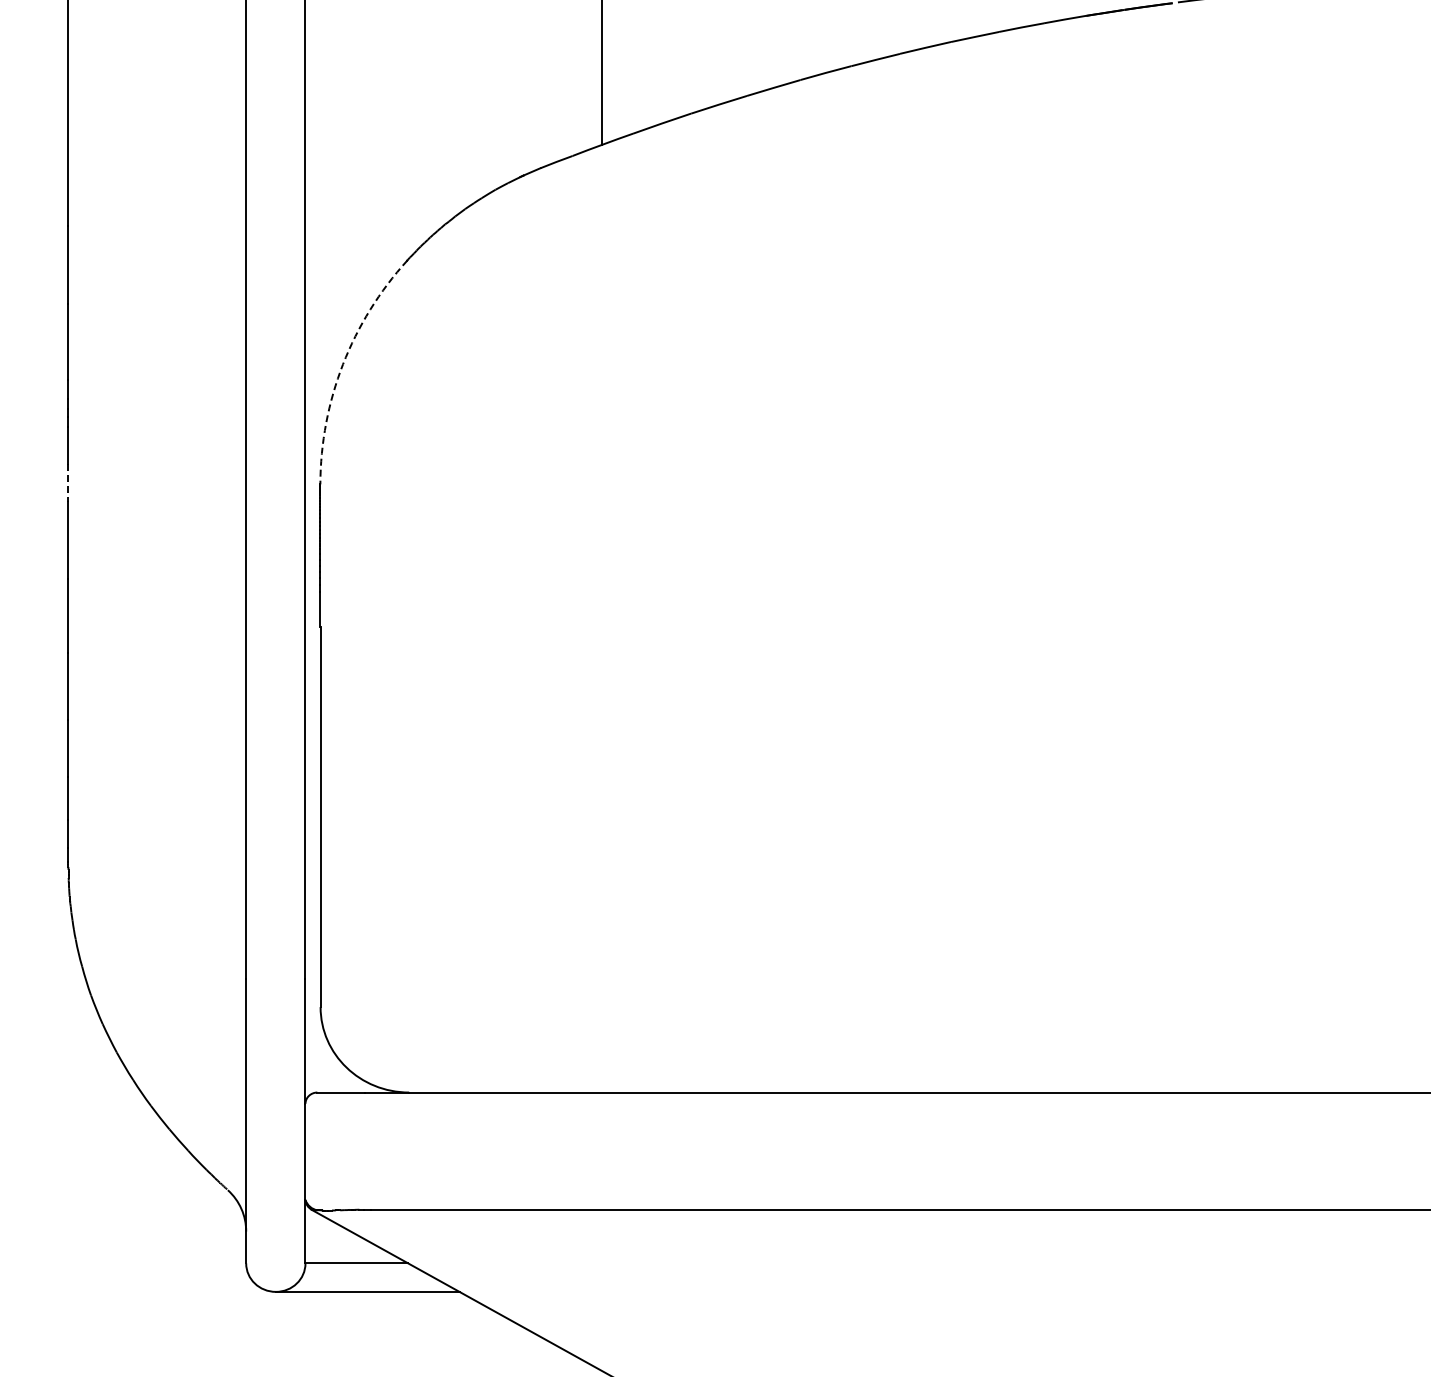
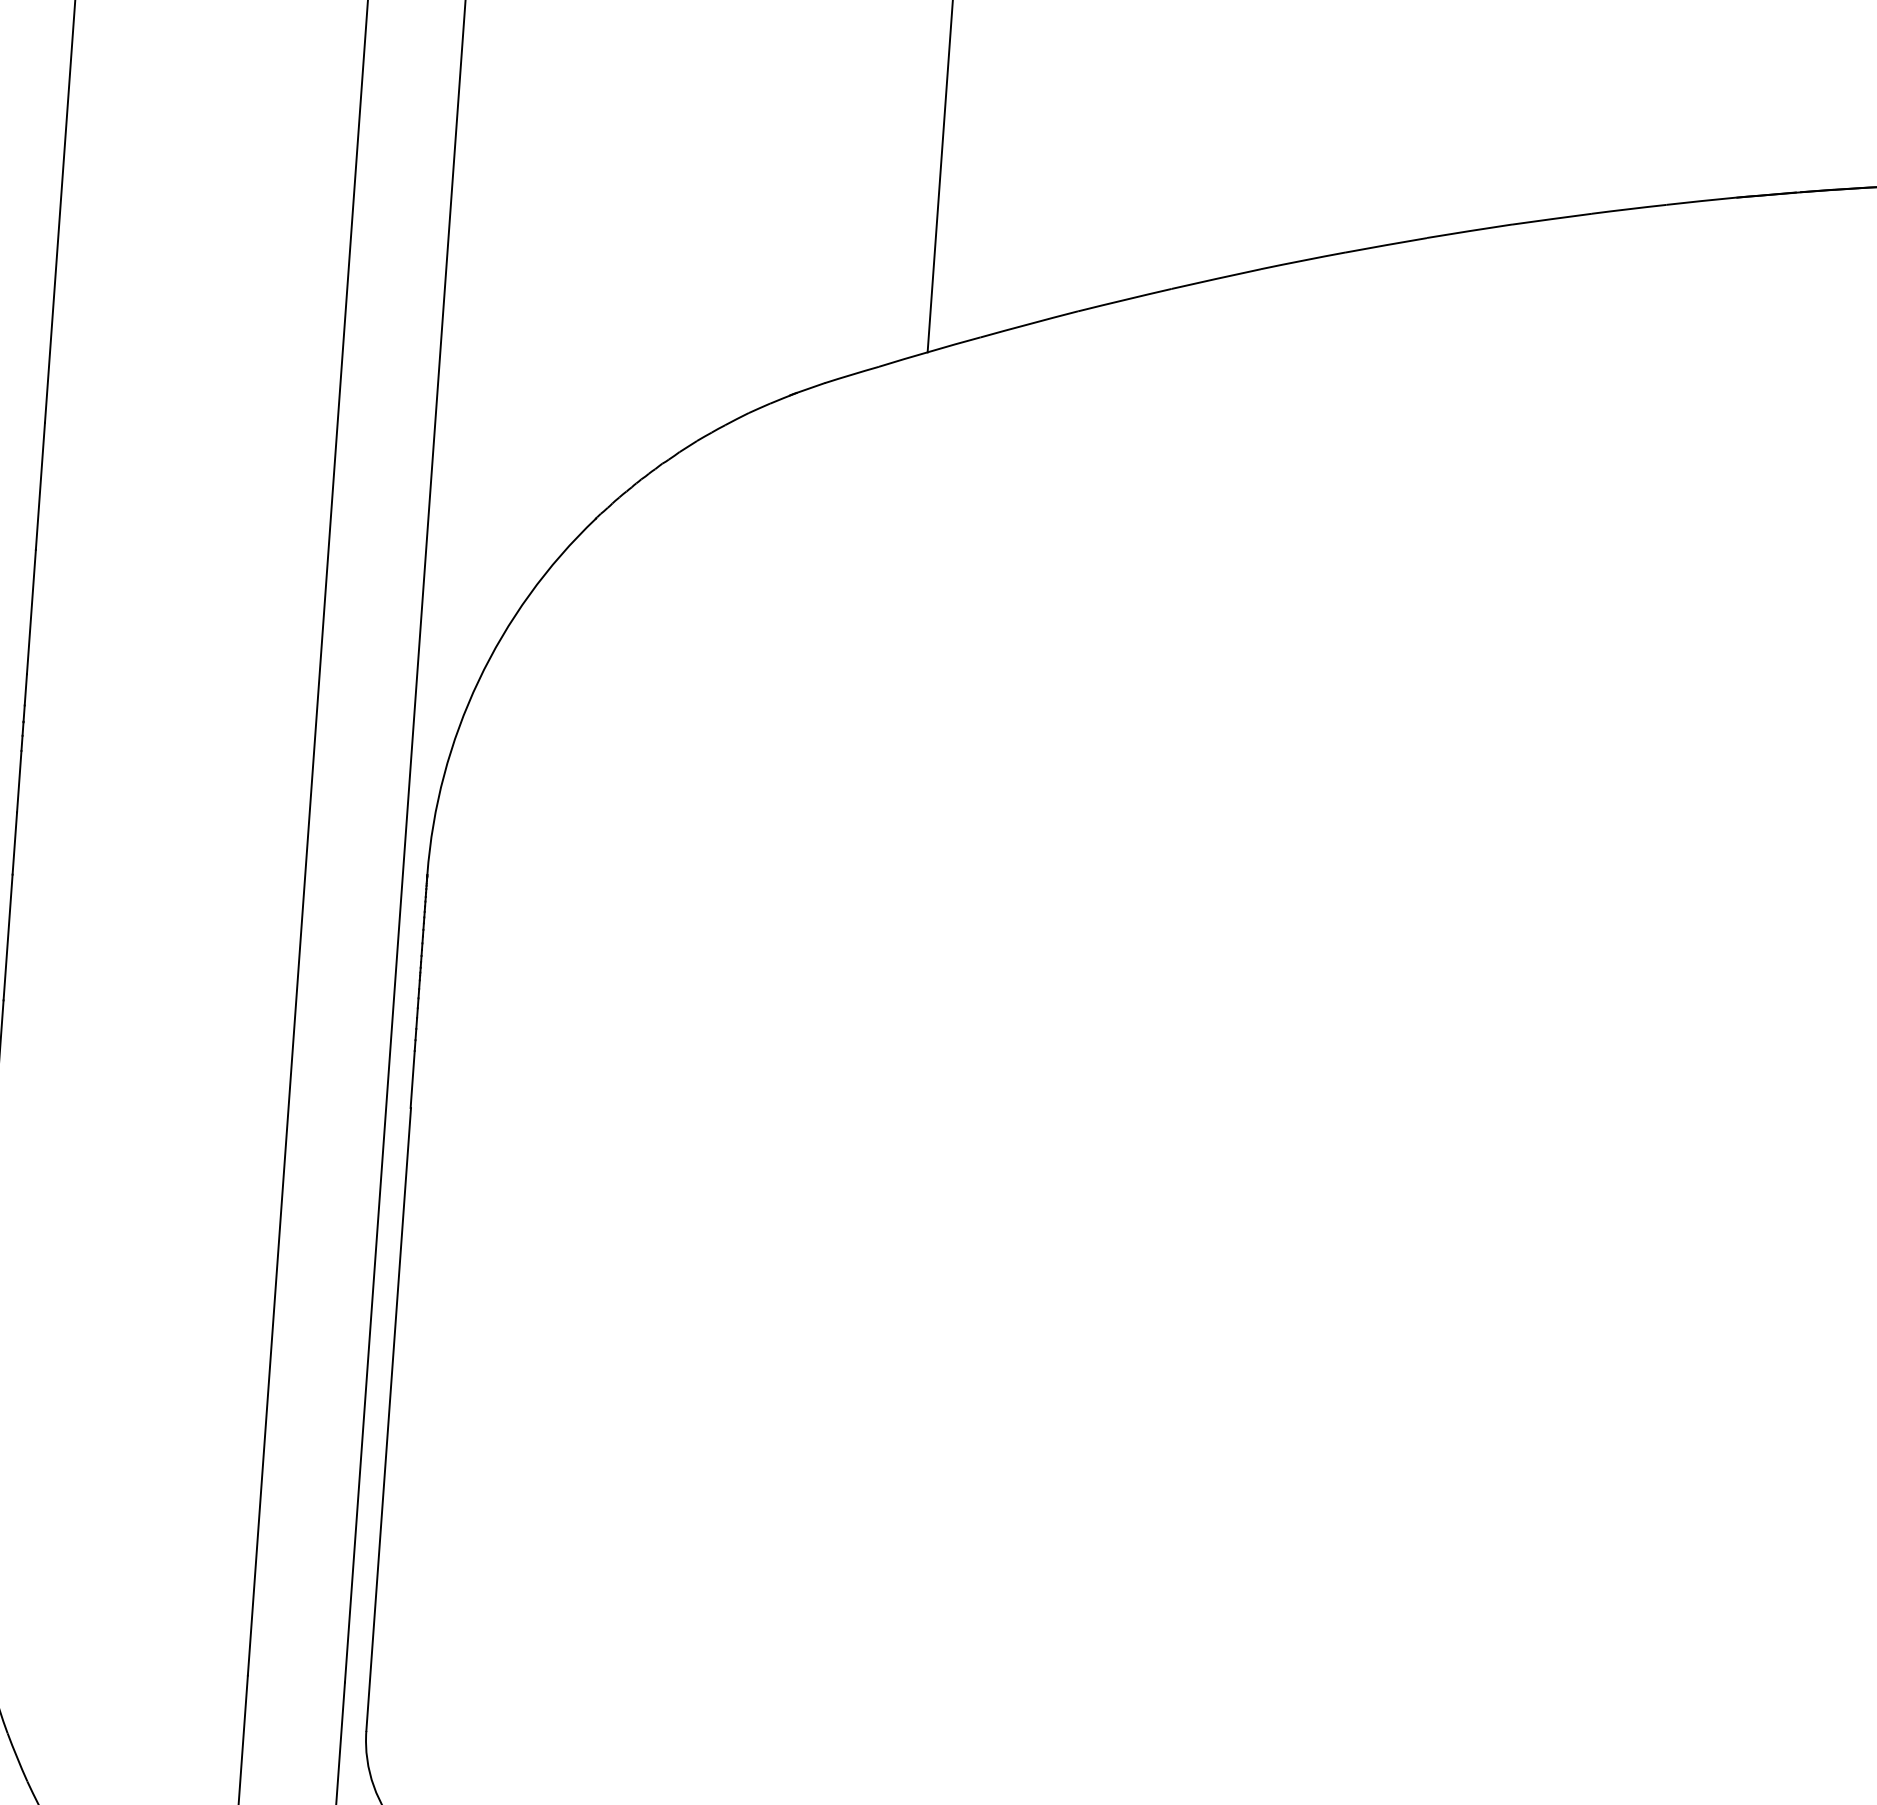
arc: (343, 364) -> (479, 681), dashed -> solid
line: (68, 483) -> (15, 843), dashed -> solid

